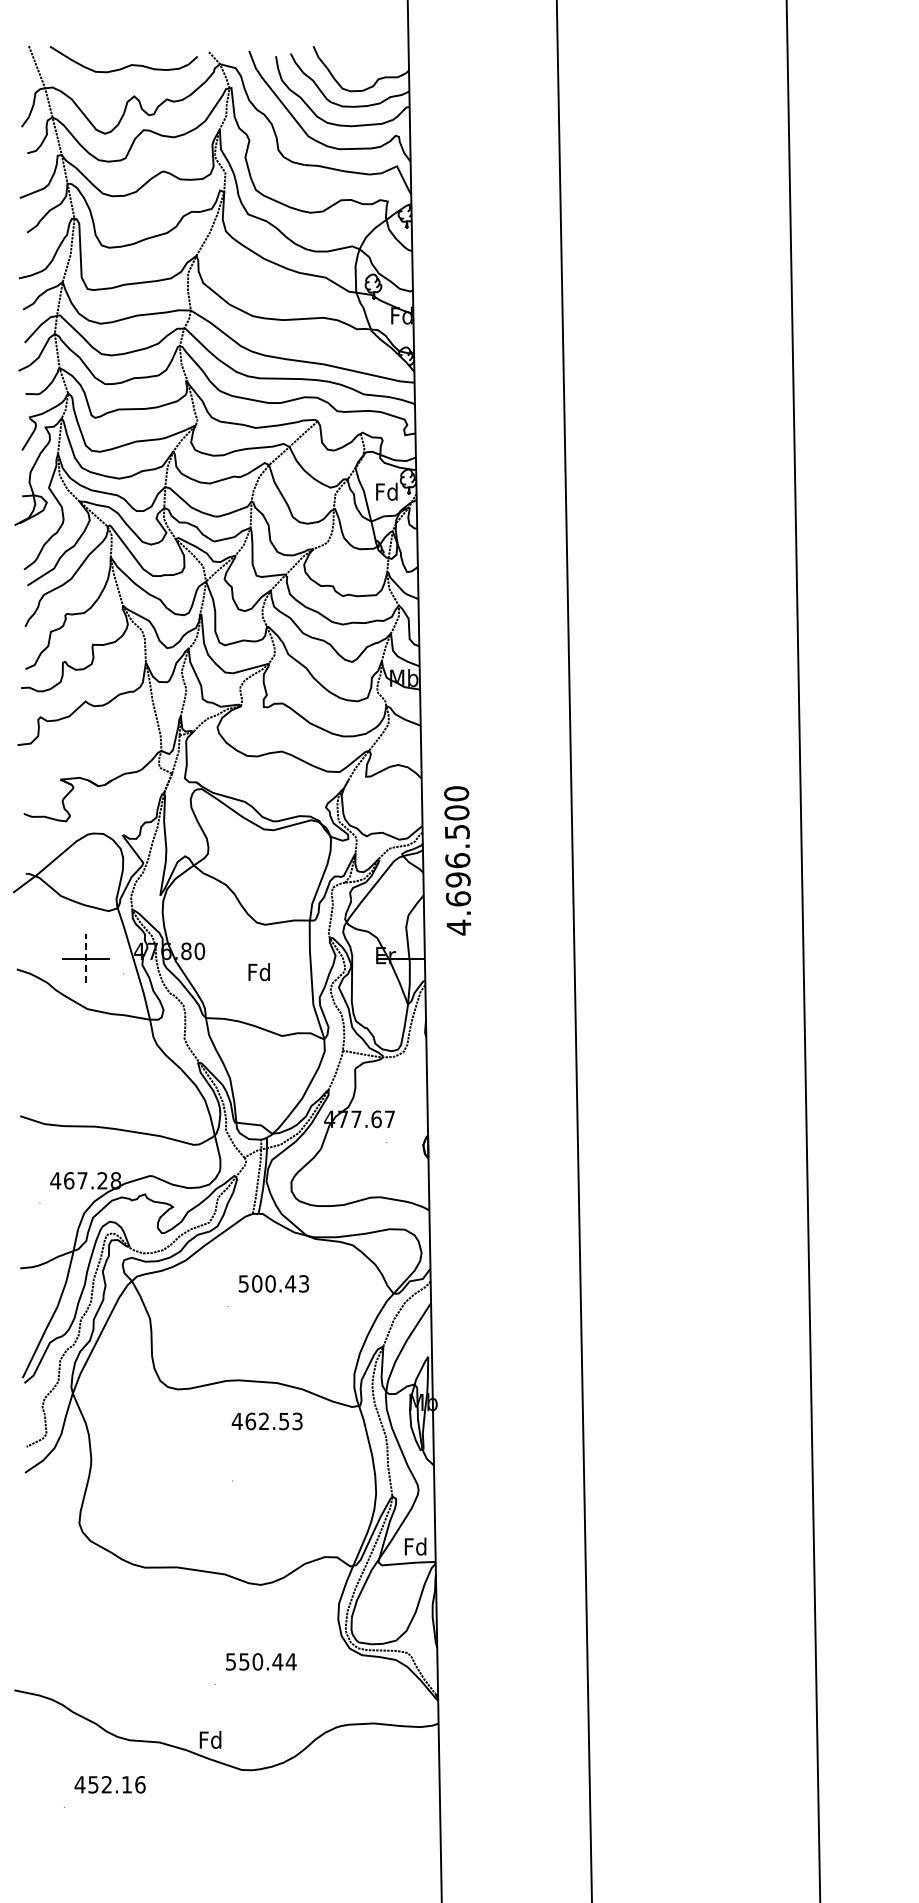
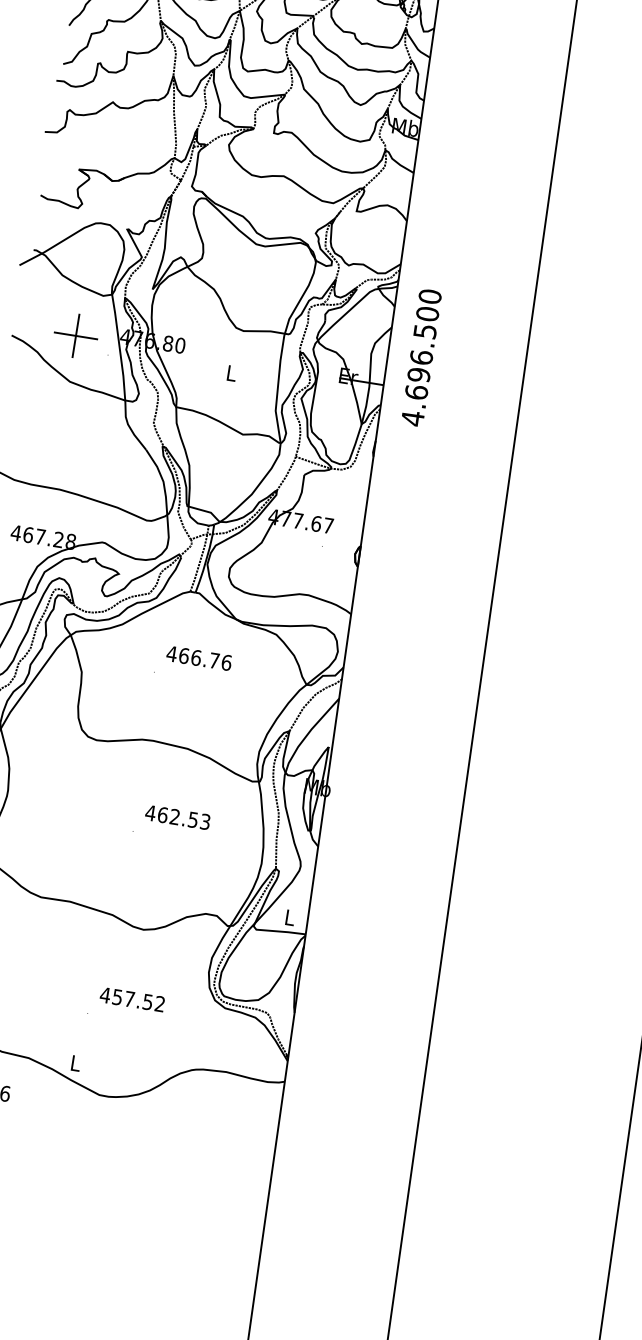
text: (457, 860) -> (421, 357), moved
line: (86, 958) -> (76, 335), dashed -> solid
text: (258, 972) -> (230, 373), Fd -> L
text: (273, 1283) -> (198, 657), 500.43 -> 466.76
text: (266, 1421) -> (177, 817), moved
text: (415, 1546) -> (289, 917), Fd -> L
text: (260, 1661) -> (132, 999), 550.44 -> 457.52
text: (210, 1739) -> (75, 1062), Fd -> L

